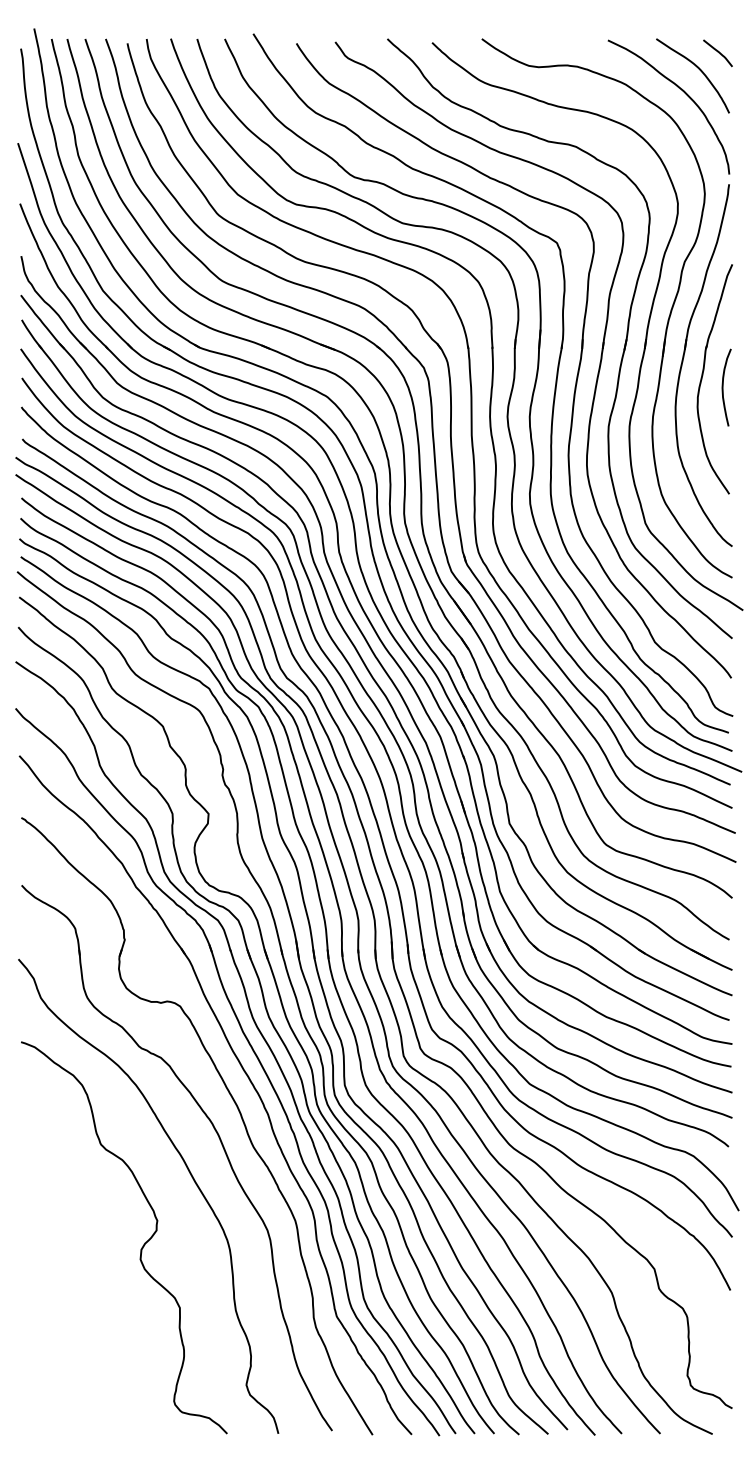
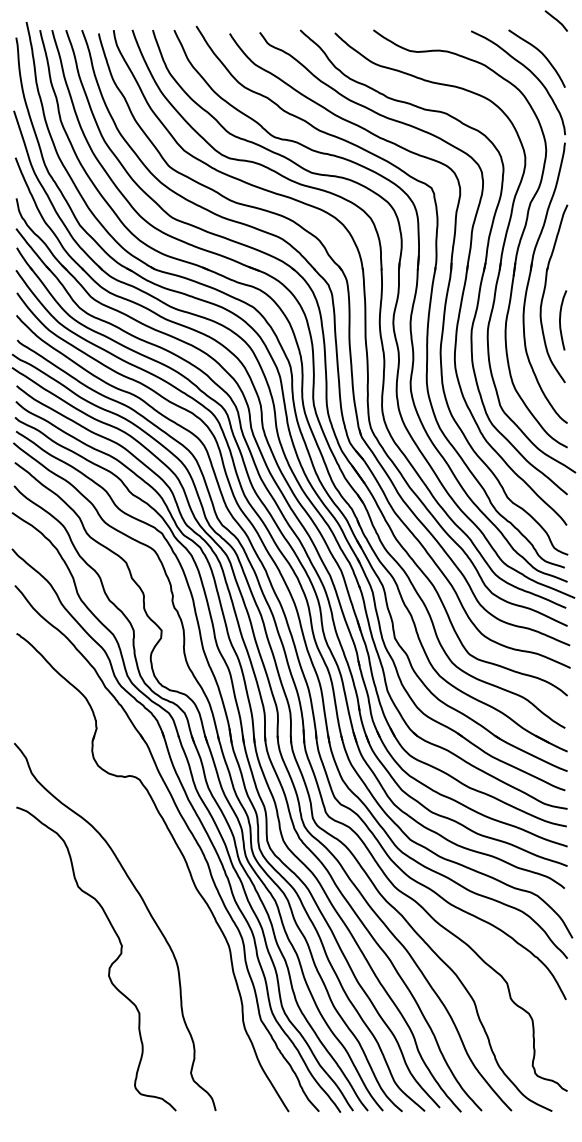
curve: (717, 52) -> (556, 20), moved
curve: (723, 387) -> (560, 320), moved
part: (219, 1140) -> (170, 883), removed

